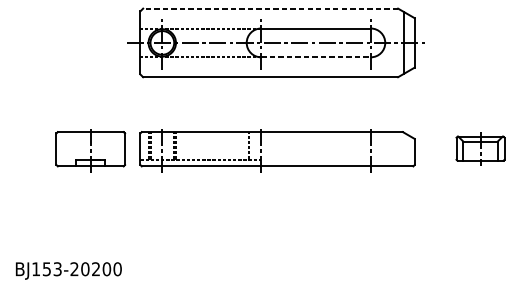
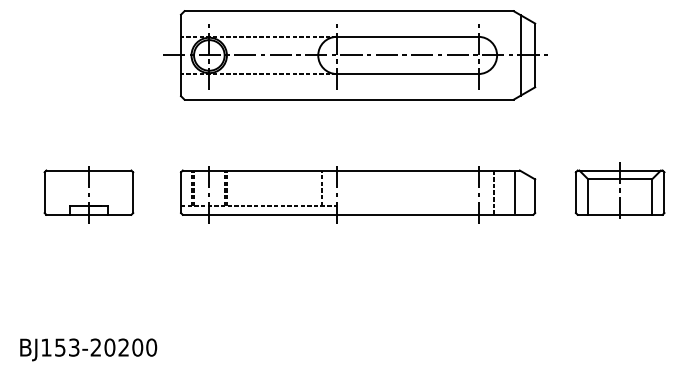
line: (270, 8) -> (349, 11), dashed -> solid
line: (315, 57) -> (407, 74), dashed -> solid
part: (480, 147) -> (619, 190), size x1.43
line: (382, 149) -> (493, 192), added
line: (398, 149) -> (514, 192), added
part: (90, 150) -> (88, 194), moved

